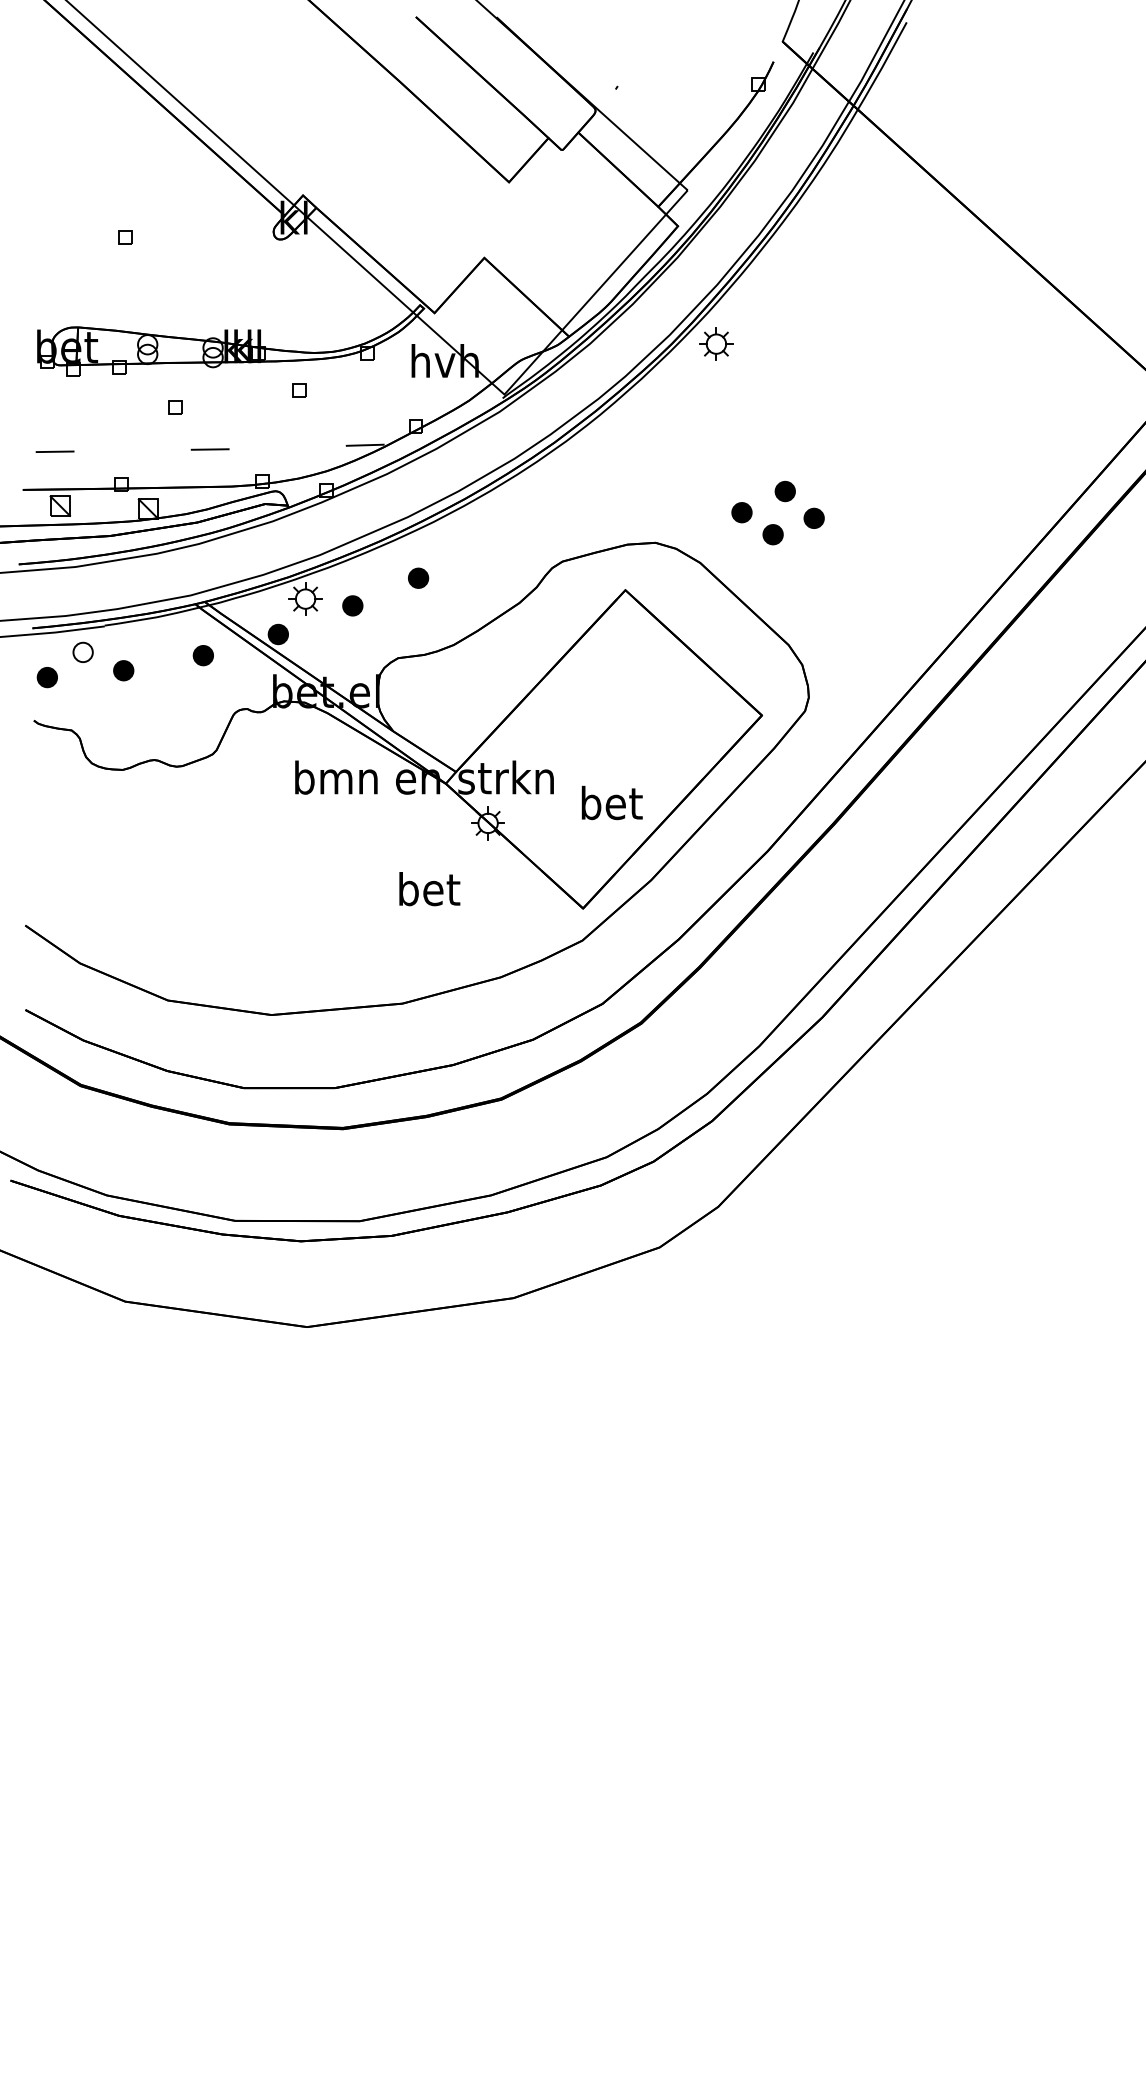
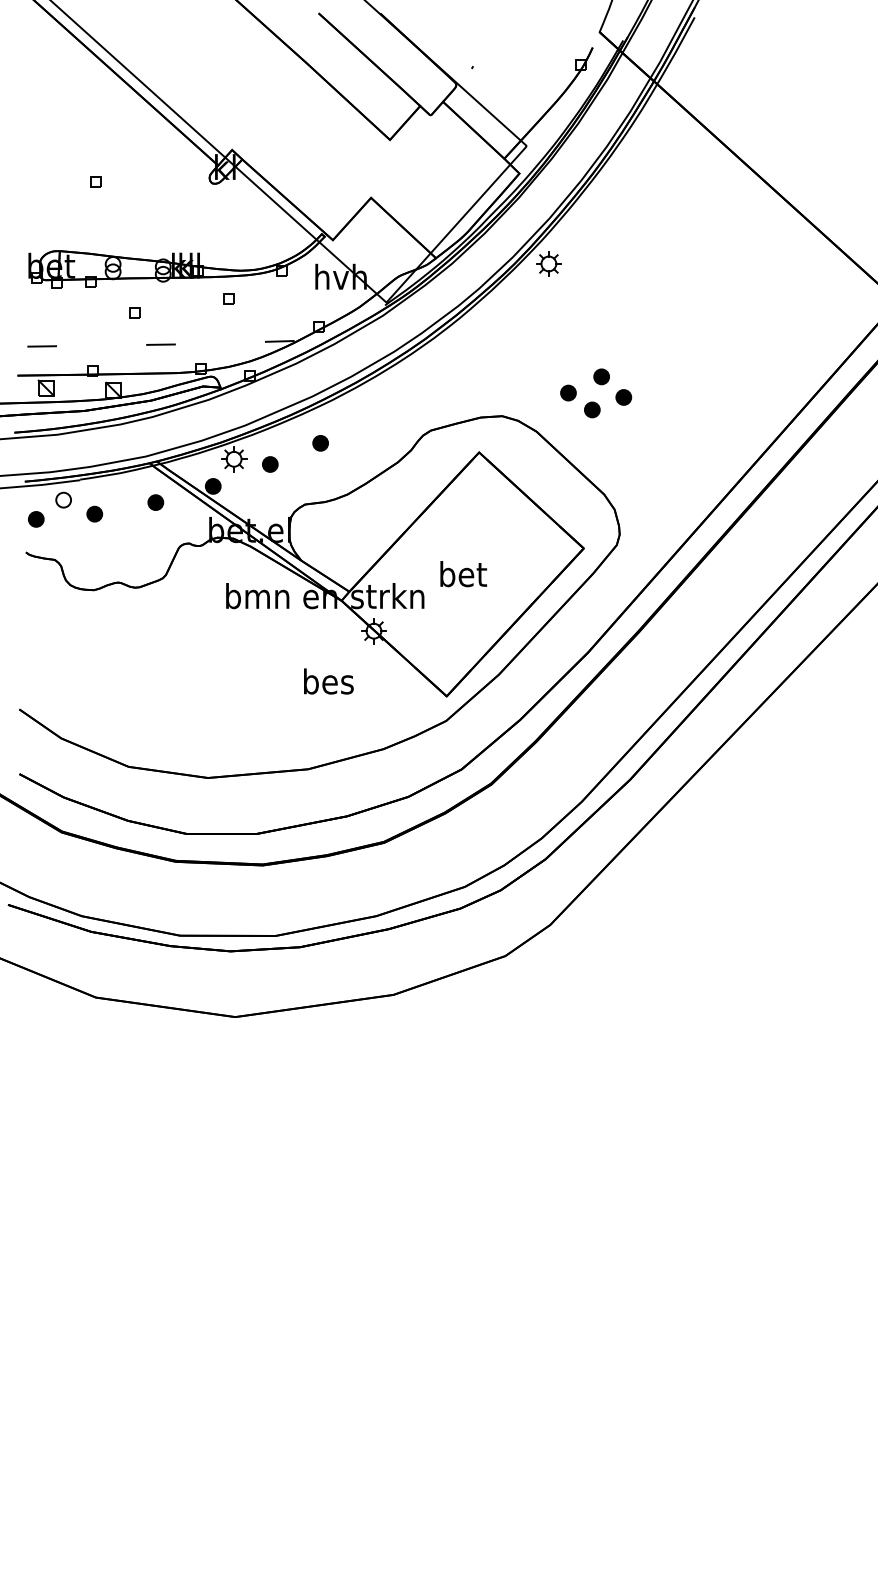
text: (611, 802) -> (463, 573), moved
text: (428, 889) -> (328, 681), bet -> bes

